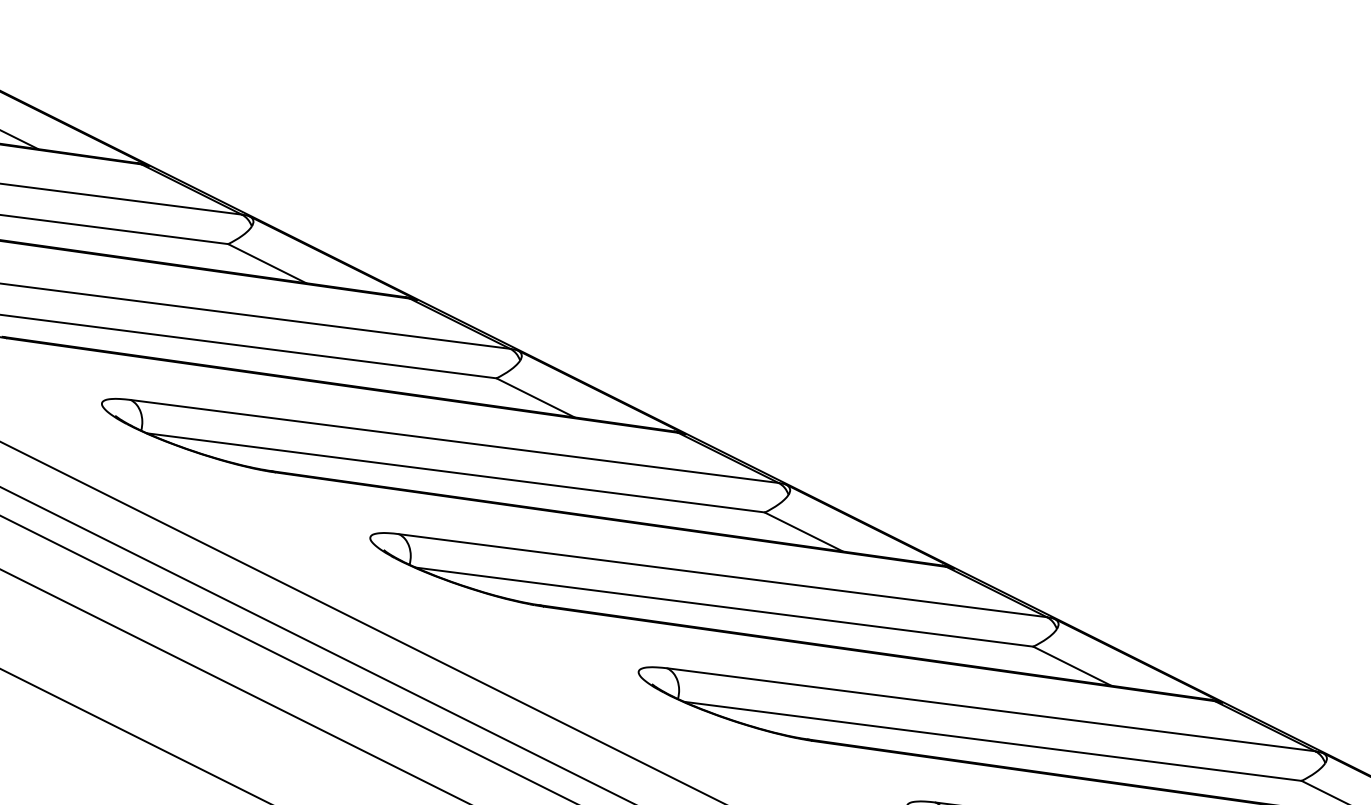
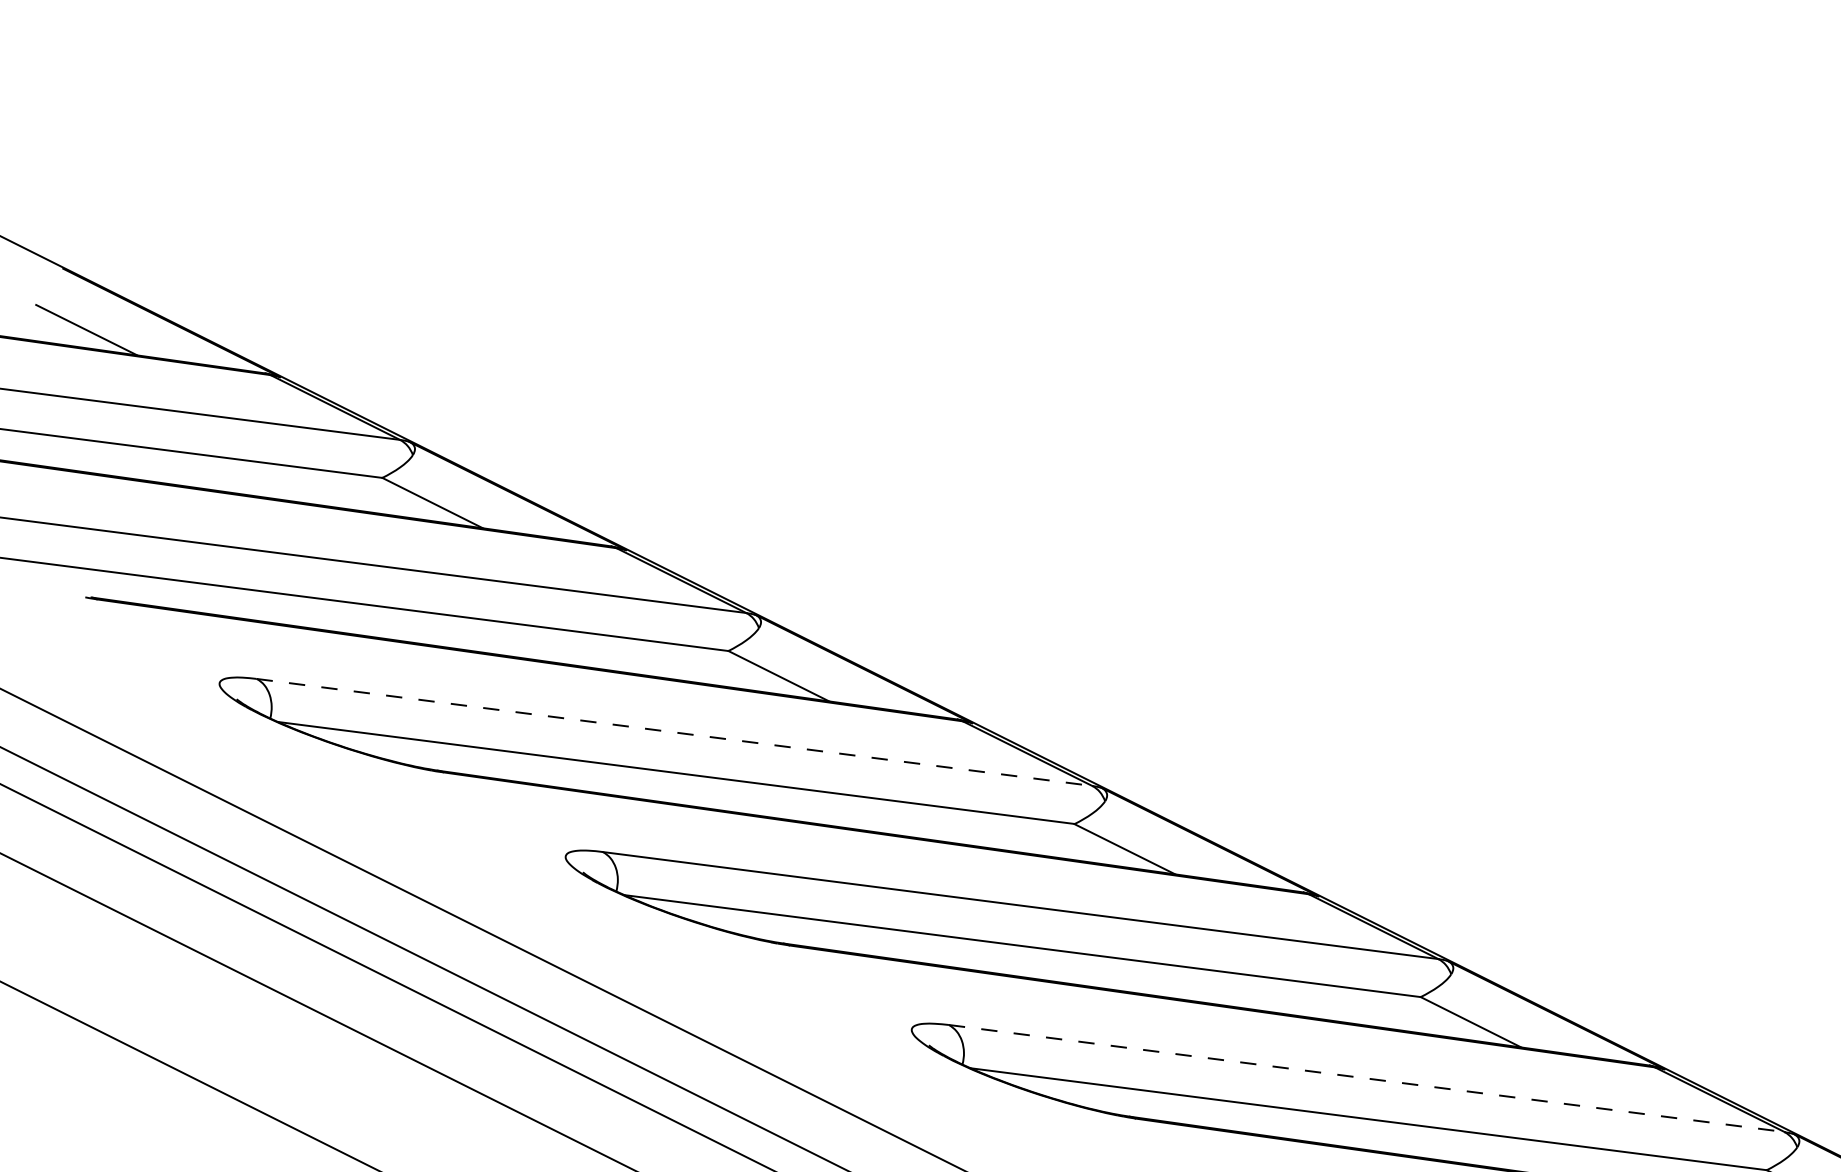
line: (454, 441) -> (674, 732), solid -> dashed
line: (992, 709) -> (1367, 1078), solid -> dashed

